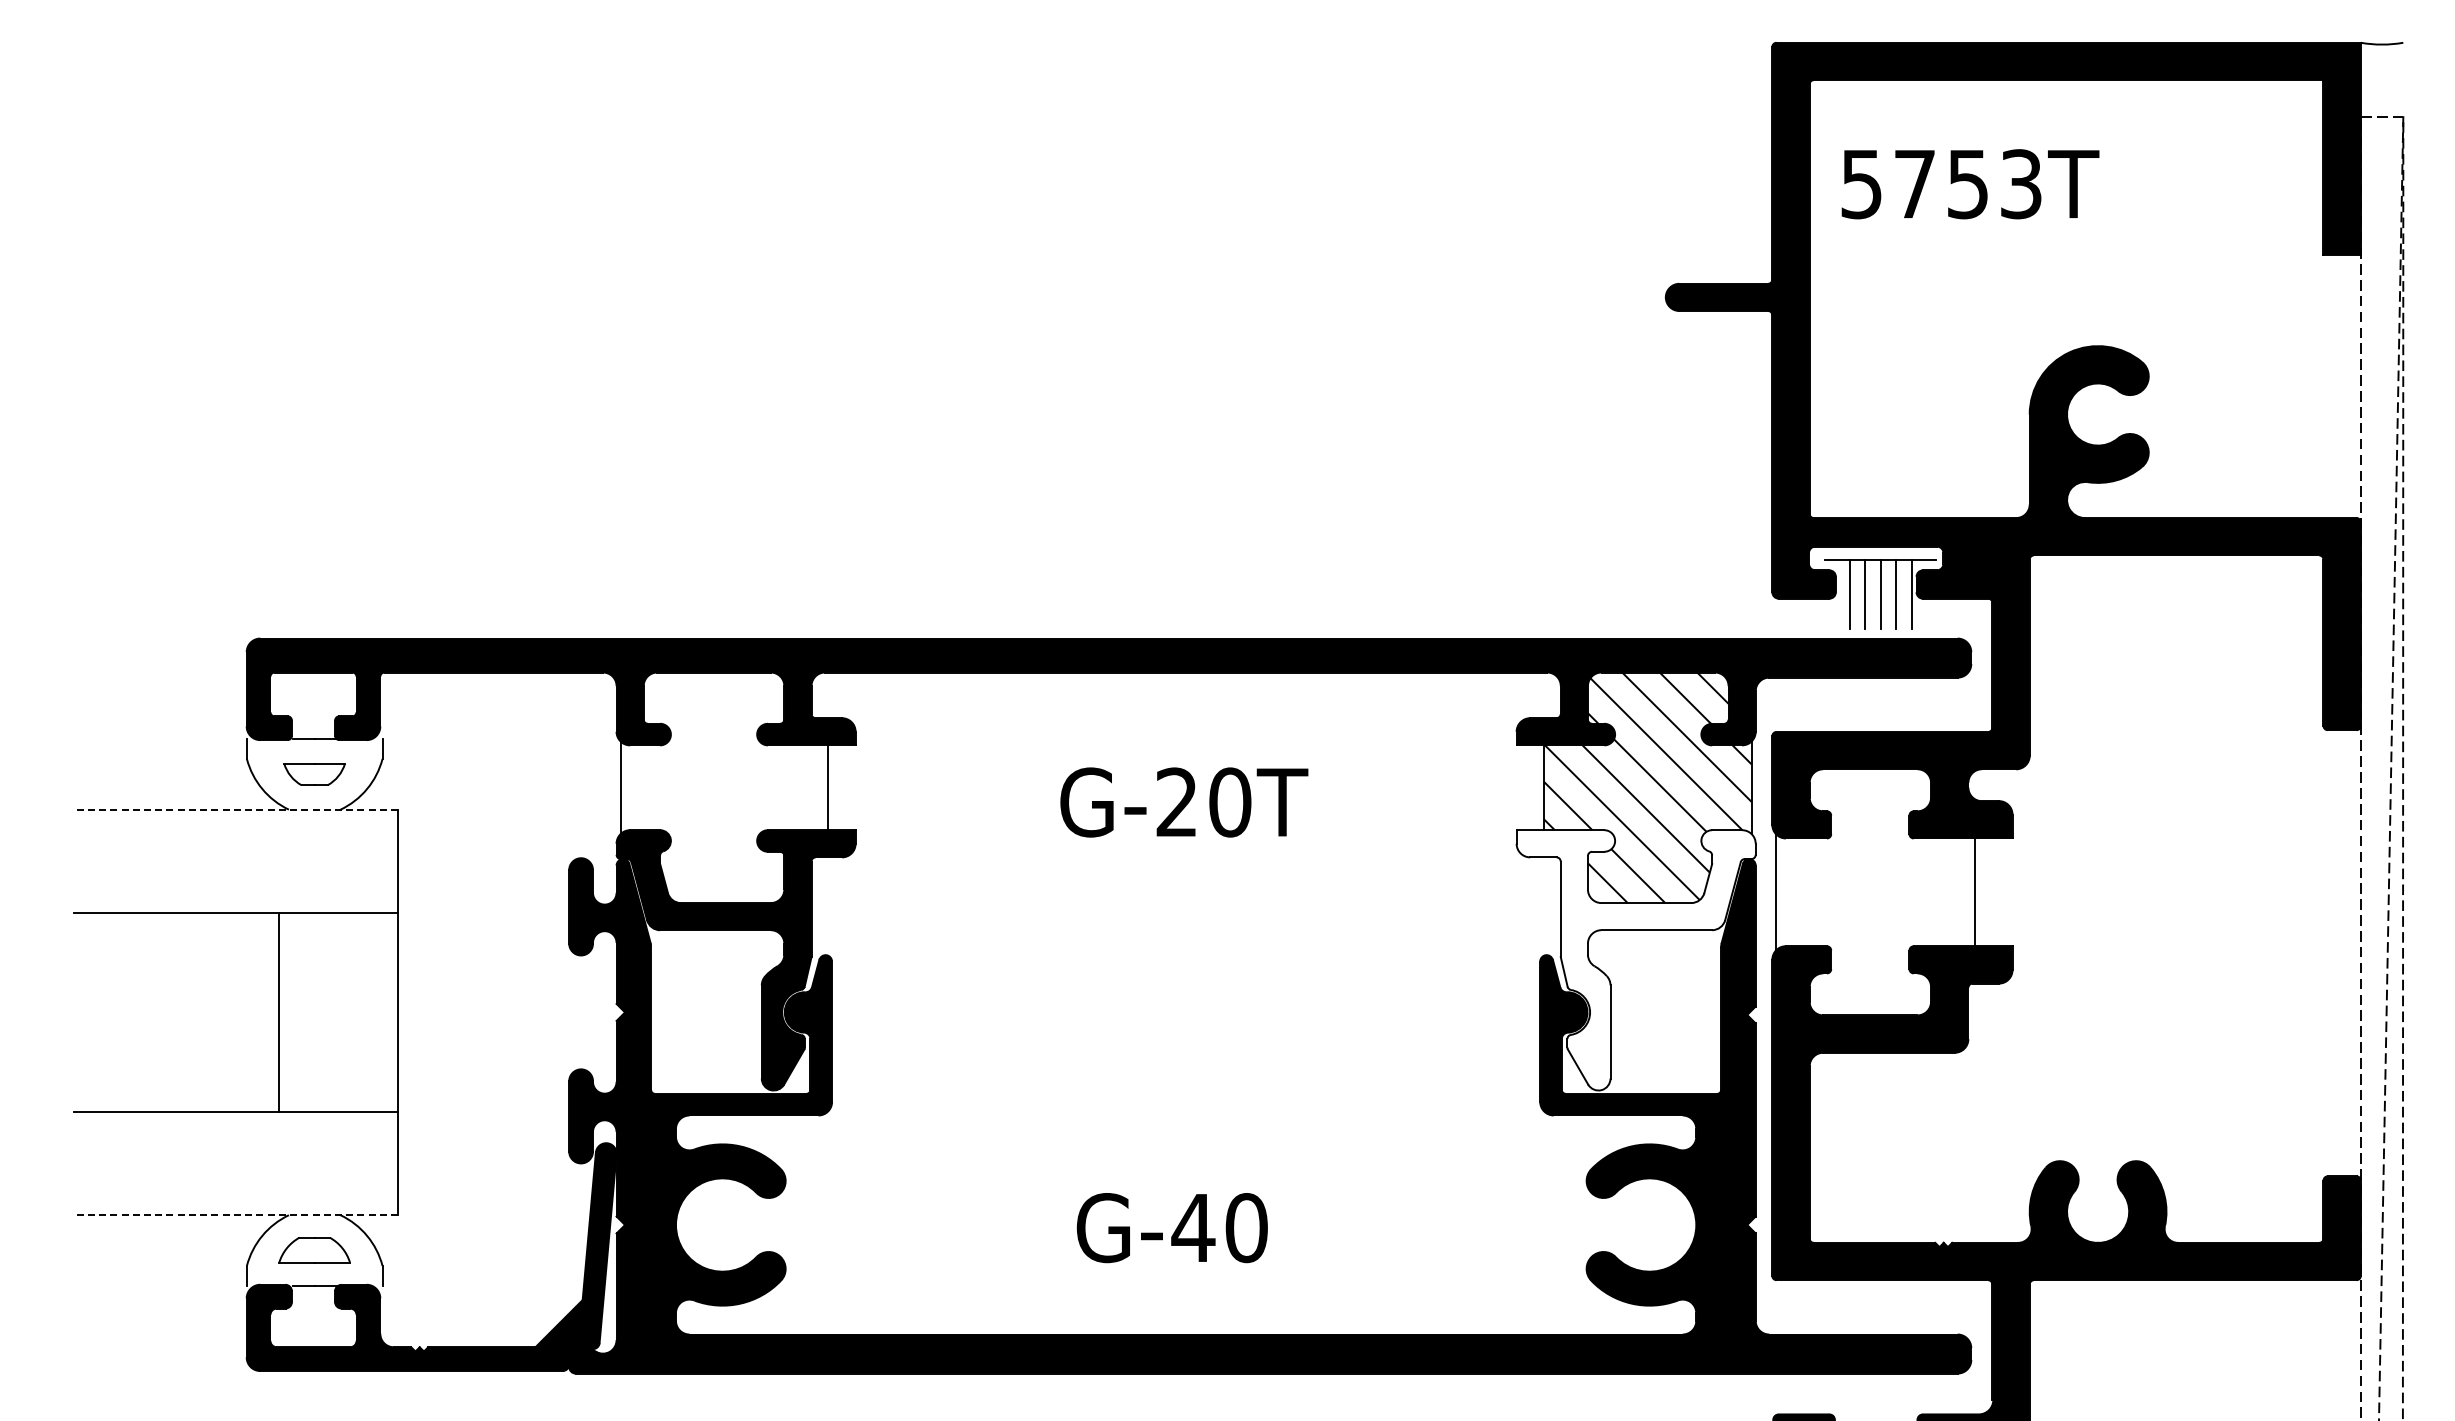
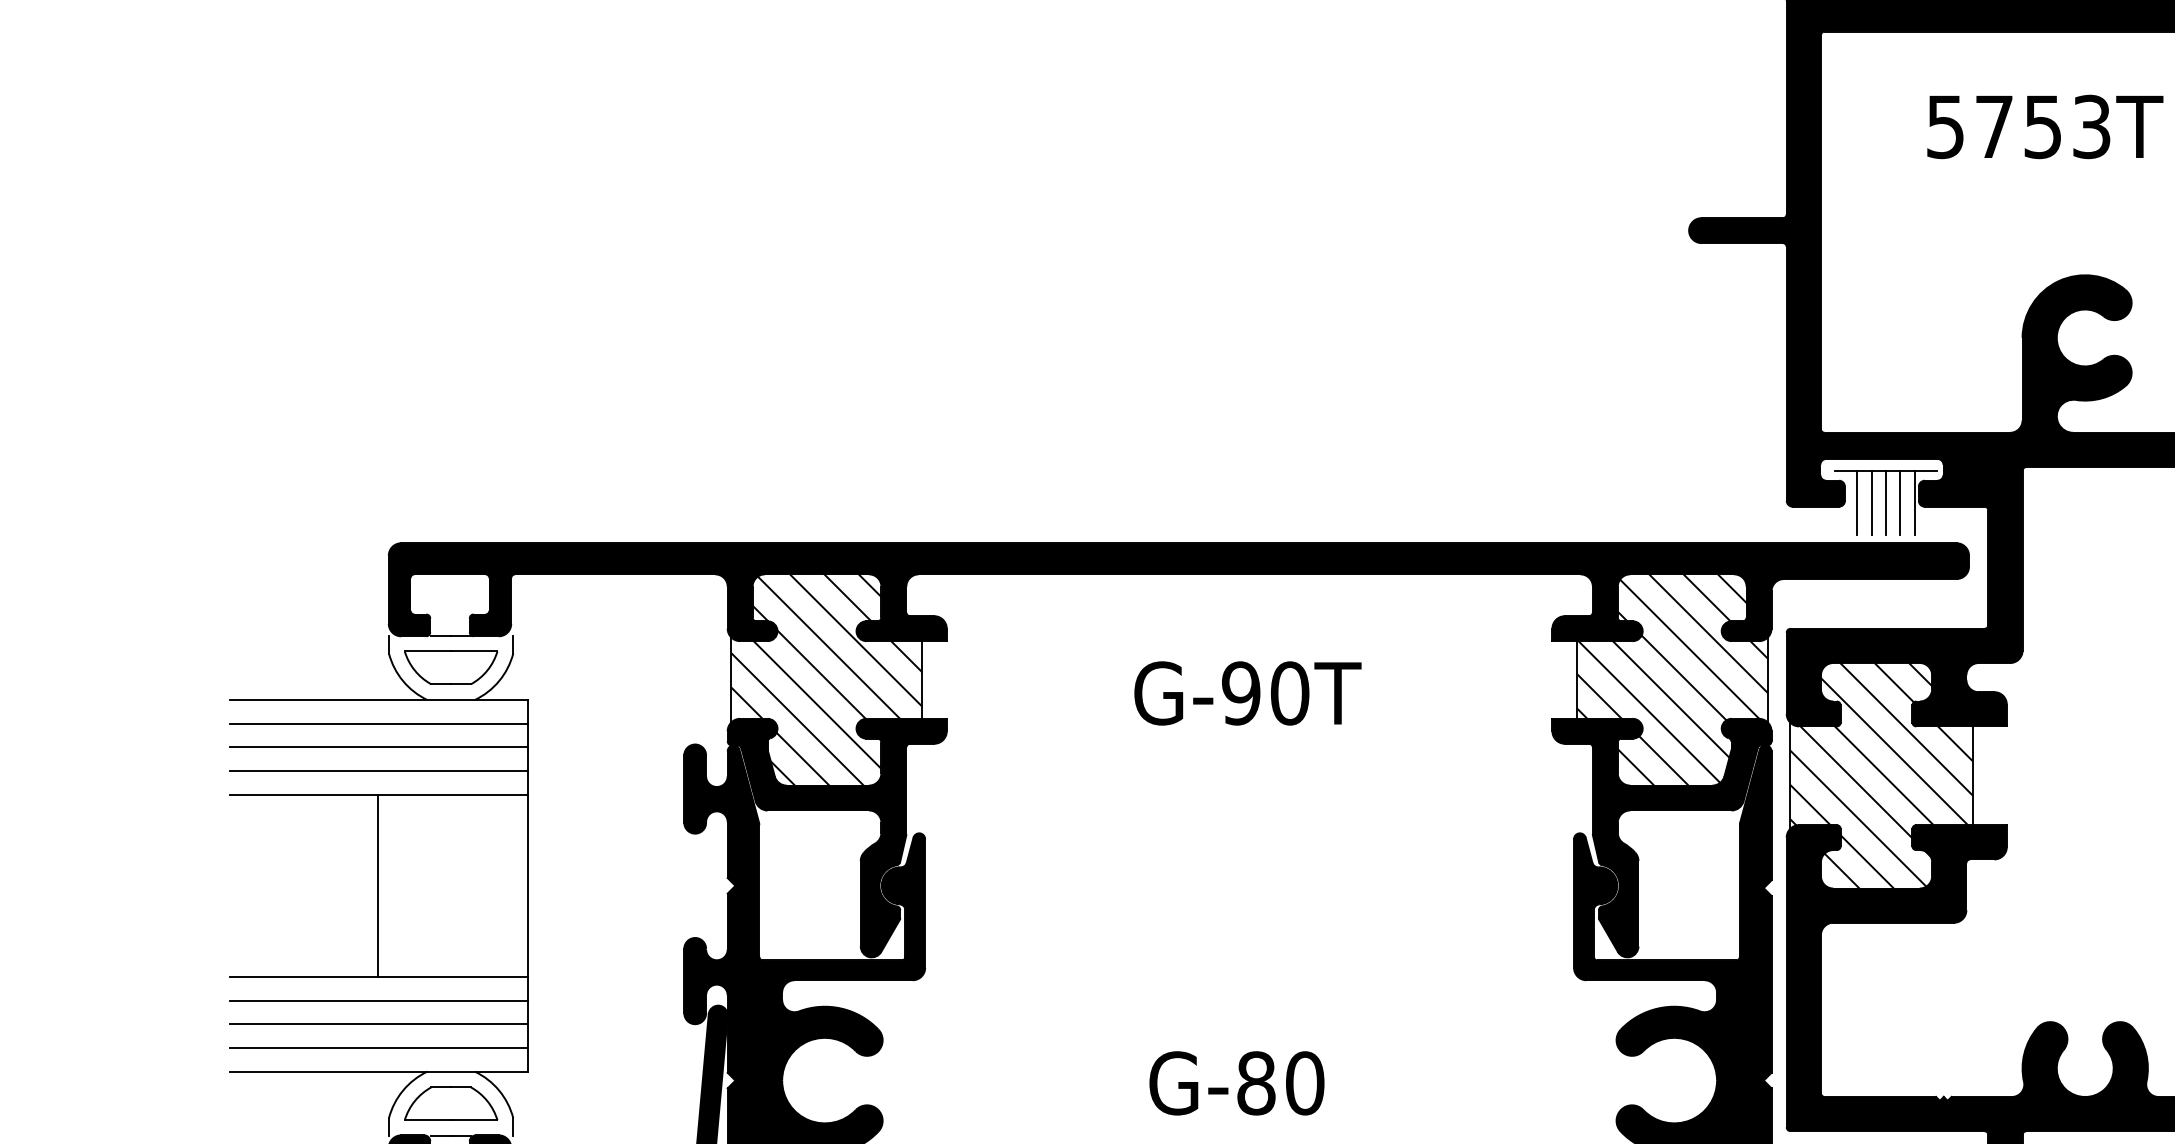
text: (1970, 184) -> (2045, 127), moved
part: (314, 774) -> (450, 667), size x1.67
hatch: (724, 787) -> (826, 679), added
text: (1176, 802) -> (1240, 693), G-20T -> G-90T
line: (235, 809) -> (378, 699), dashed -> solid
line: (235, 835) -> (378, 723), added
line: (235, 861) -> (378, 747), added
line: (235, 887) -> (378, 771), added
hatch: (1875, 892) -> (1881, 775), added
fill: (1635, 960) -> (1661, 838), added
line: (279, 1012) -> (377, 885), moved
line: (235, 1137) -> (378, 1000), added
line: (235, 1163) -> (378, 1024), added
line: (235, 1189) -> (378, 1048), added
line: (235, 1215) -> (378, 1071), dashed -> solid
text: (1193, 1228) -> (1256, 1083), G-40 -> G-80
part: (314, 1249) -> (450, 1103), size x1.43

